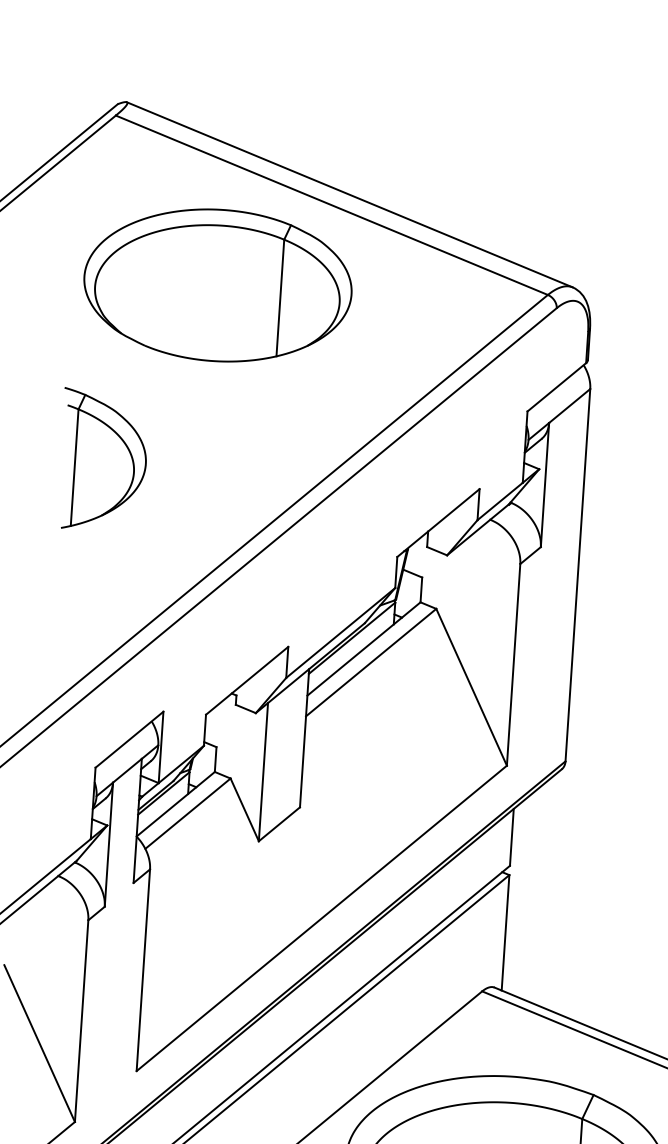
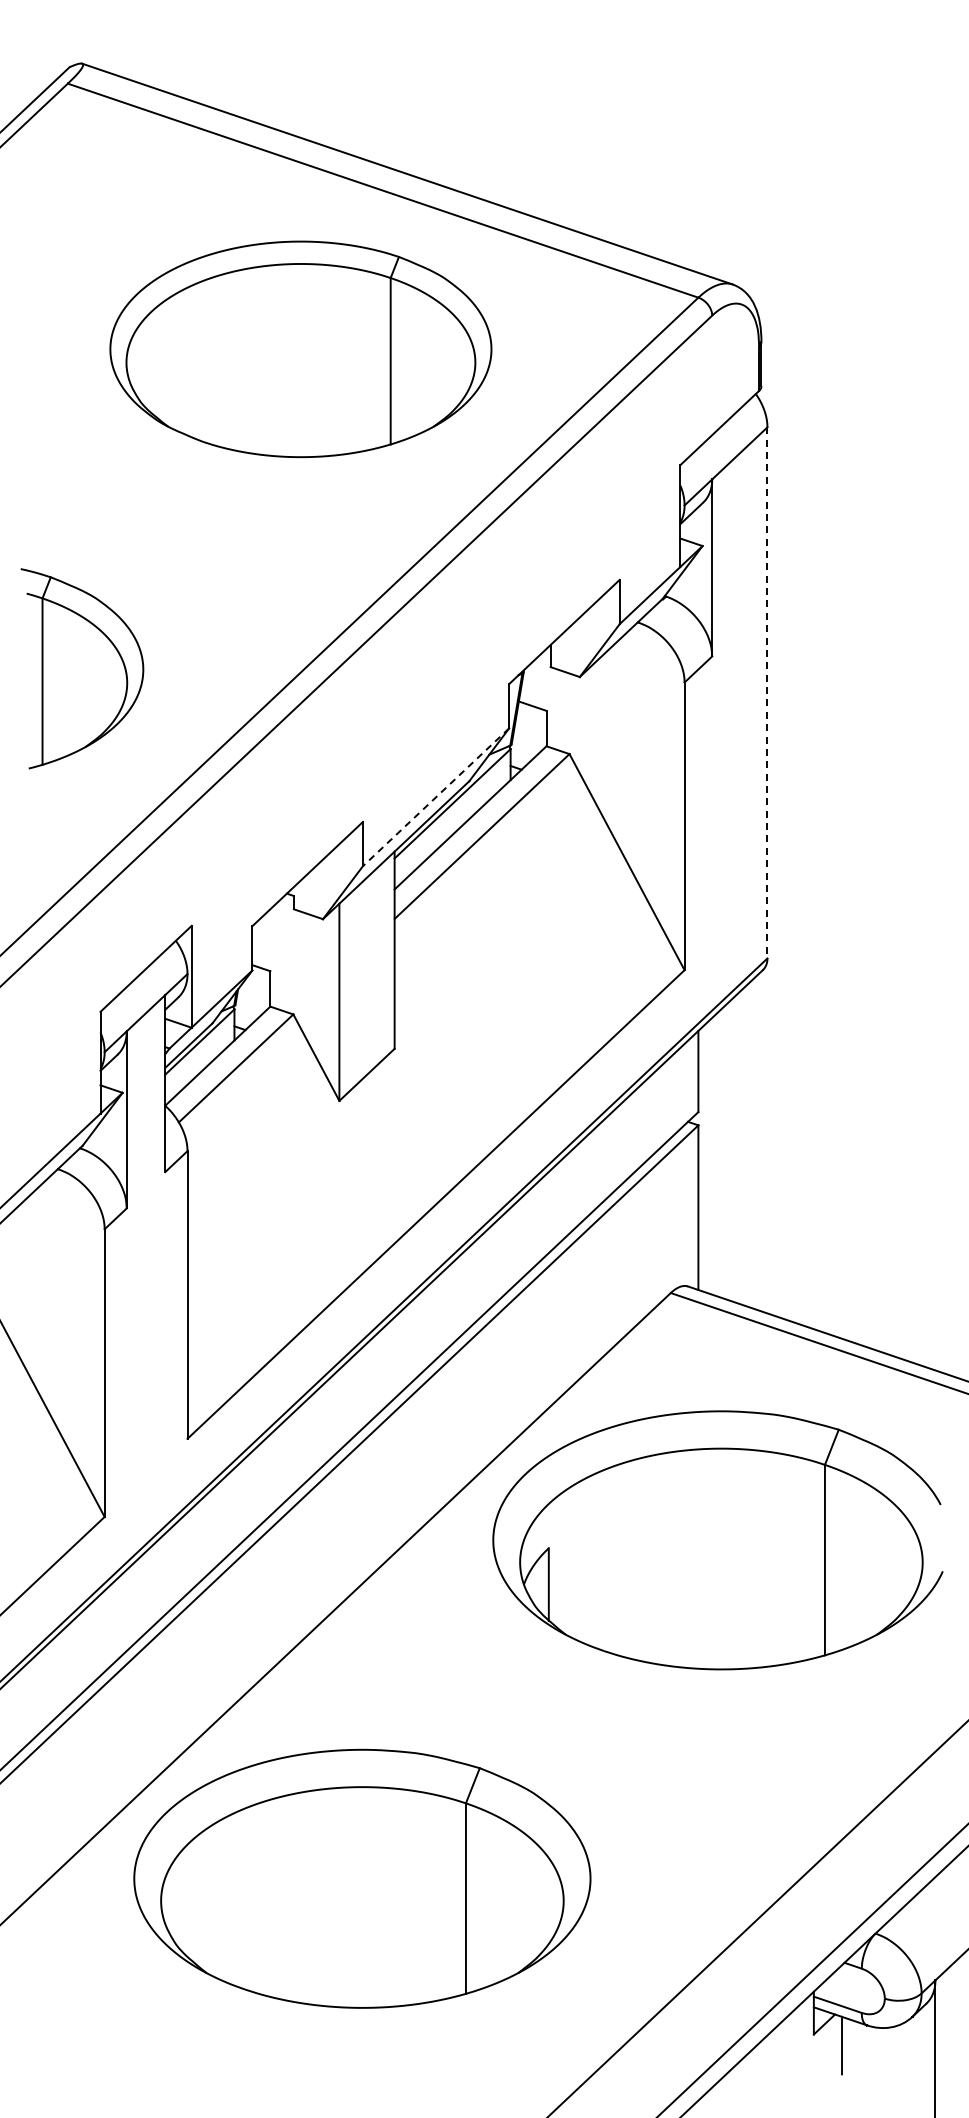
part: (217, 285) -> (300, 349), moved
part: (103, 460) -> (82, 668), moved
line: (577, 574) -> (767, 692), solid -> dashed
line: (341, 633) -> (436, 797), solid -> dashed

